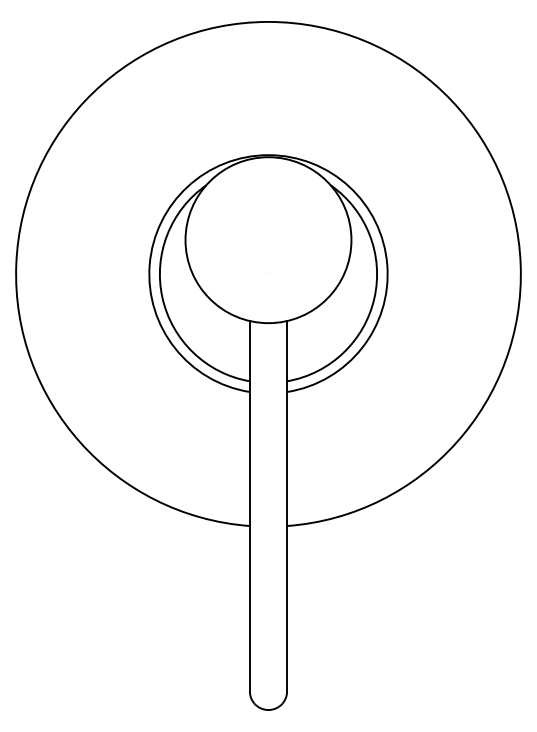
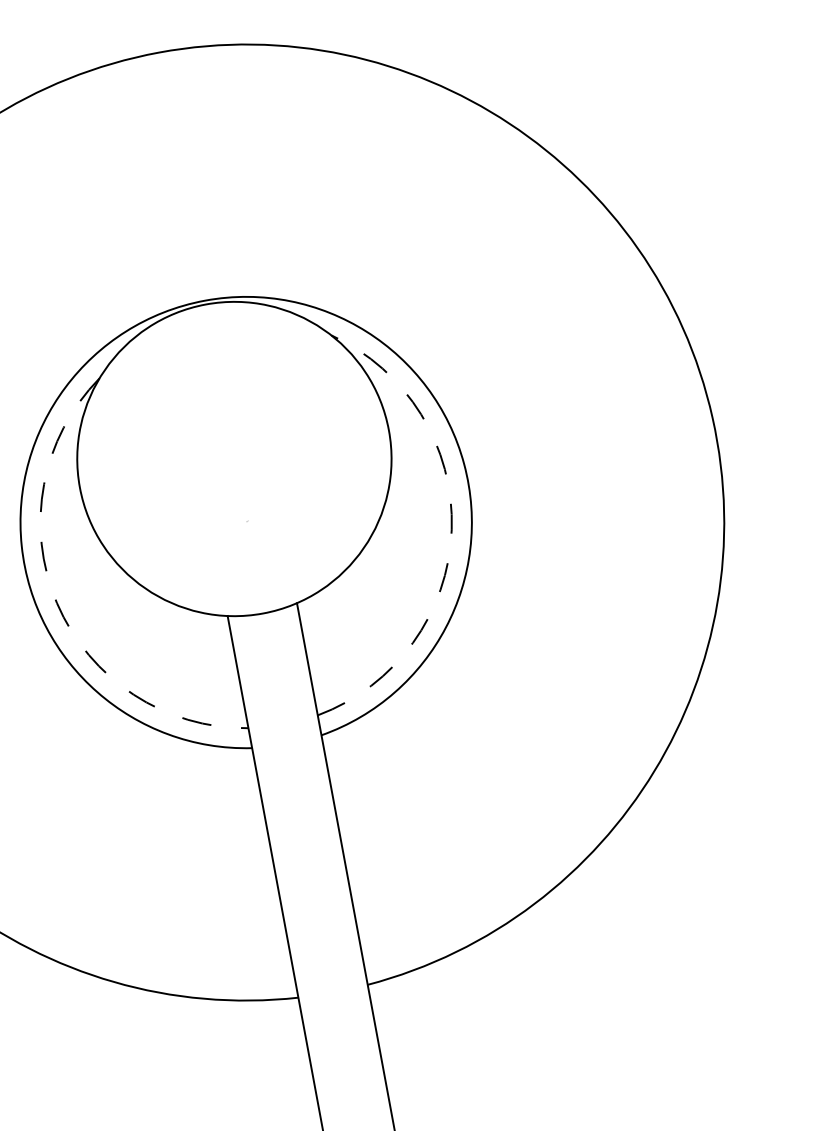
arc: (162, 297) -> (56, 602), solid -> dashed
arc: (374, 297) -> (451, 529), solid -> dashed

